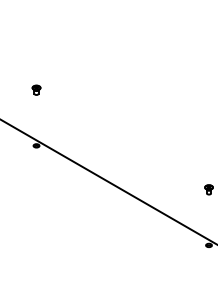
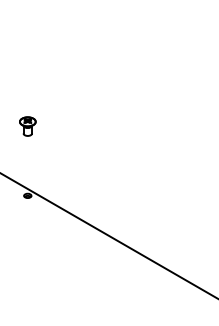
part: (36, 89) -> (27, 125), size x1.6

